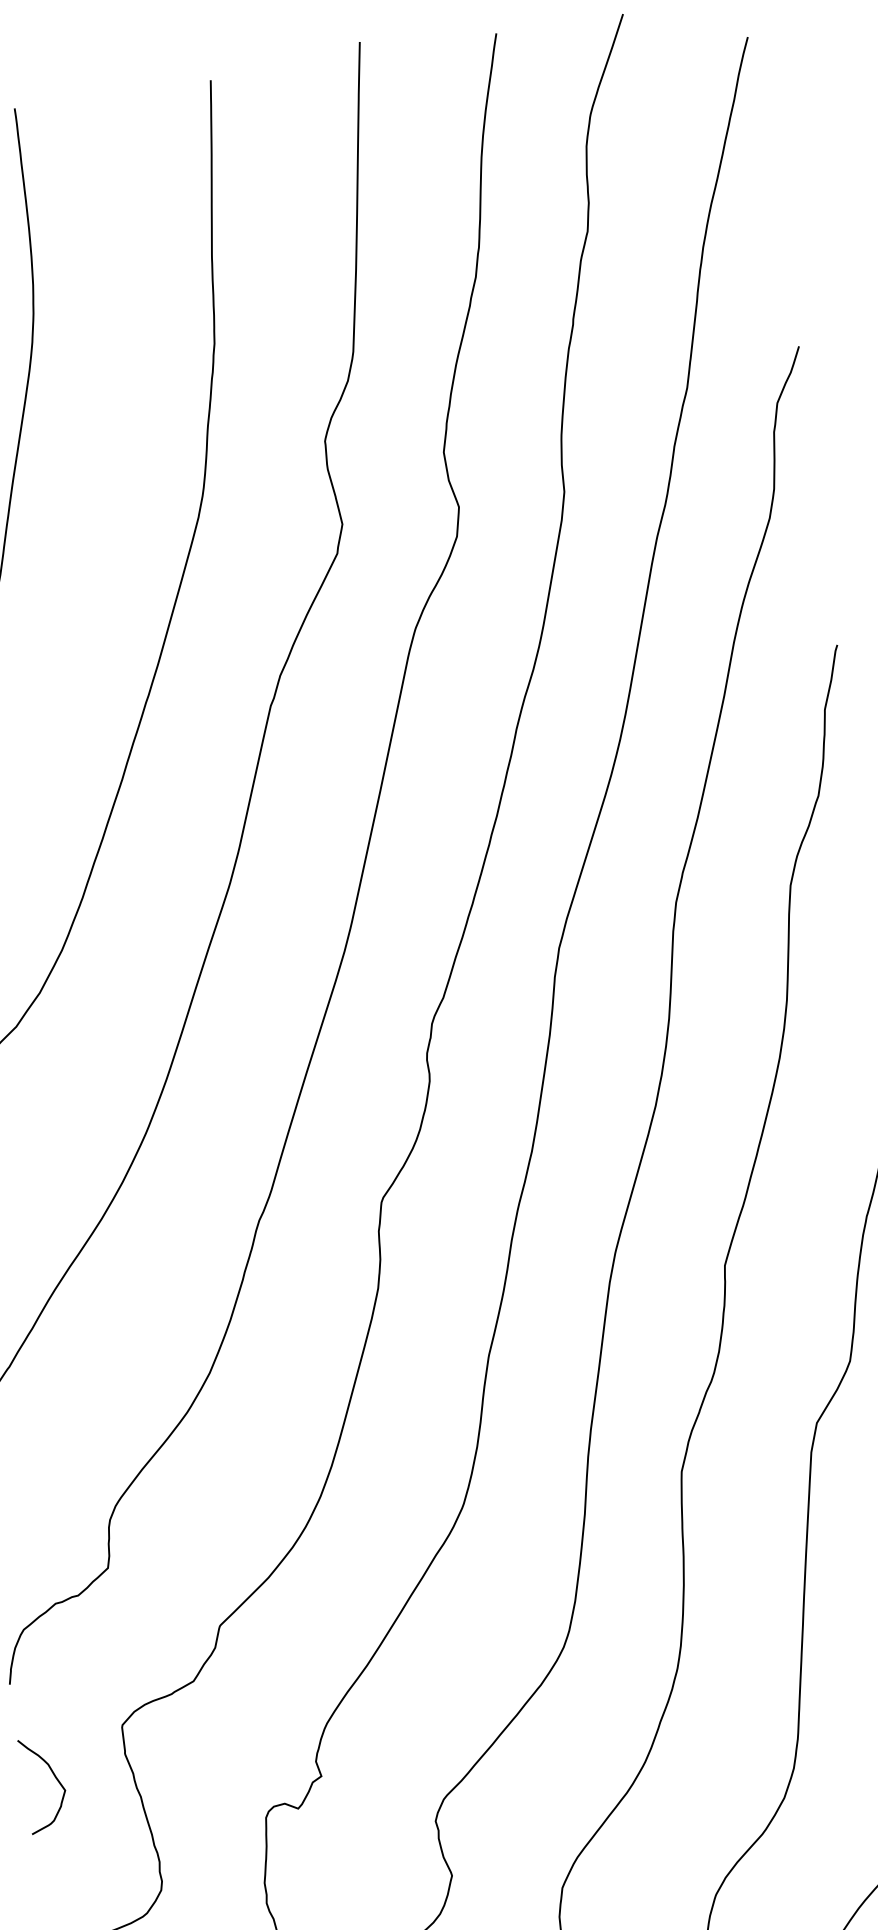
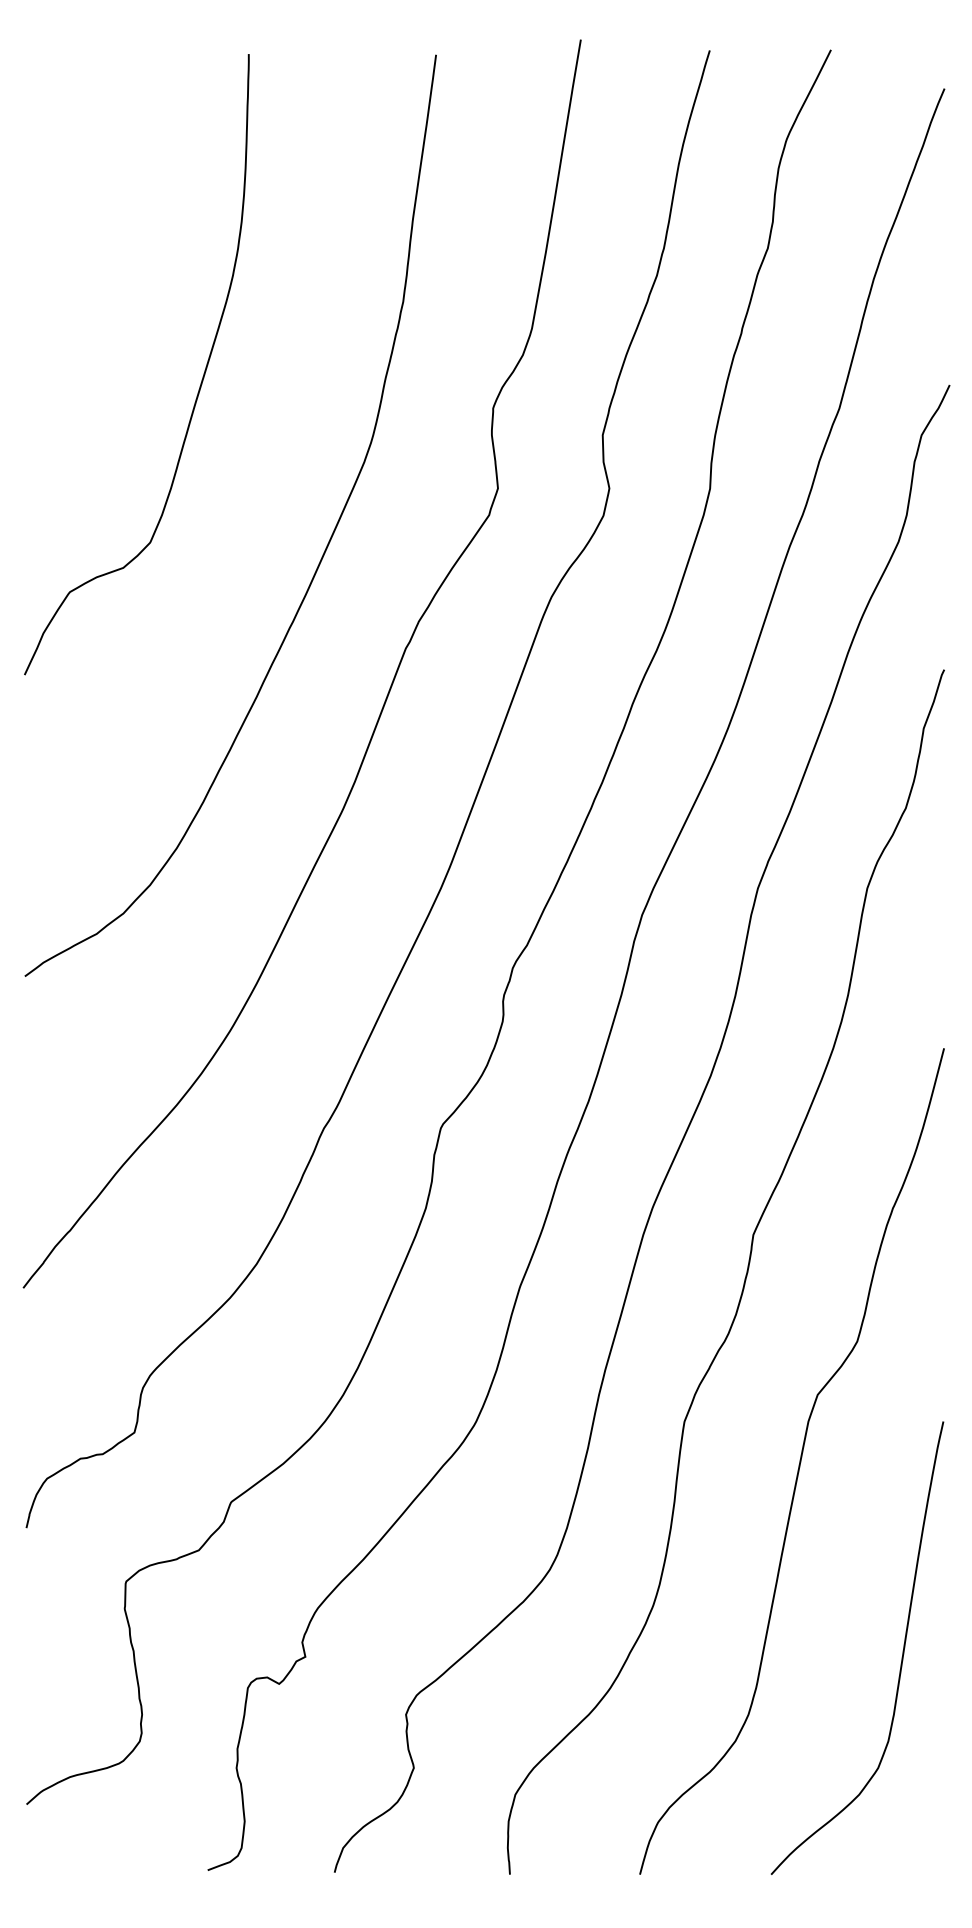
curve: (54, 1776) -> (55, 1620), removed

